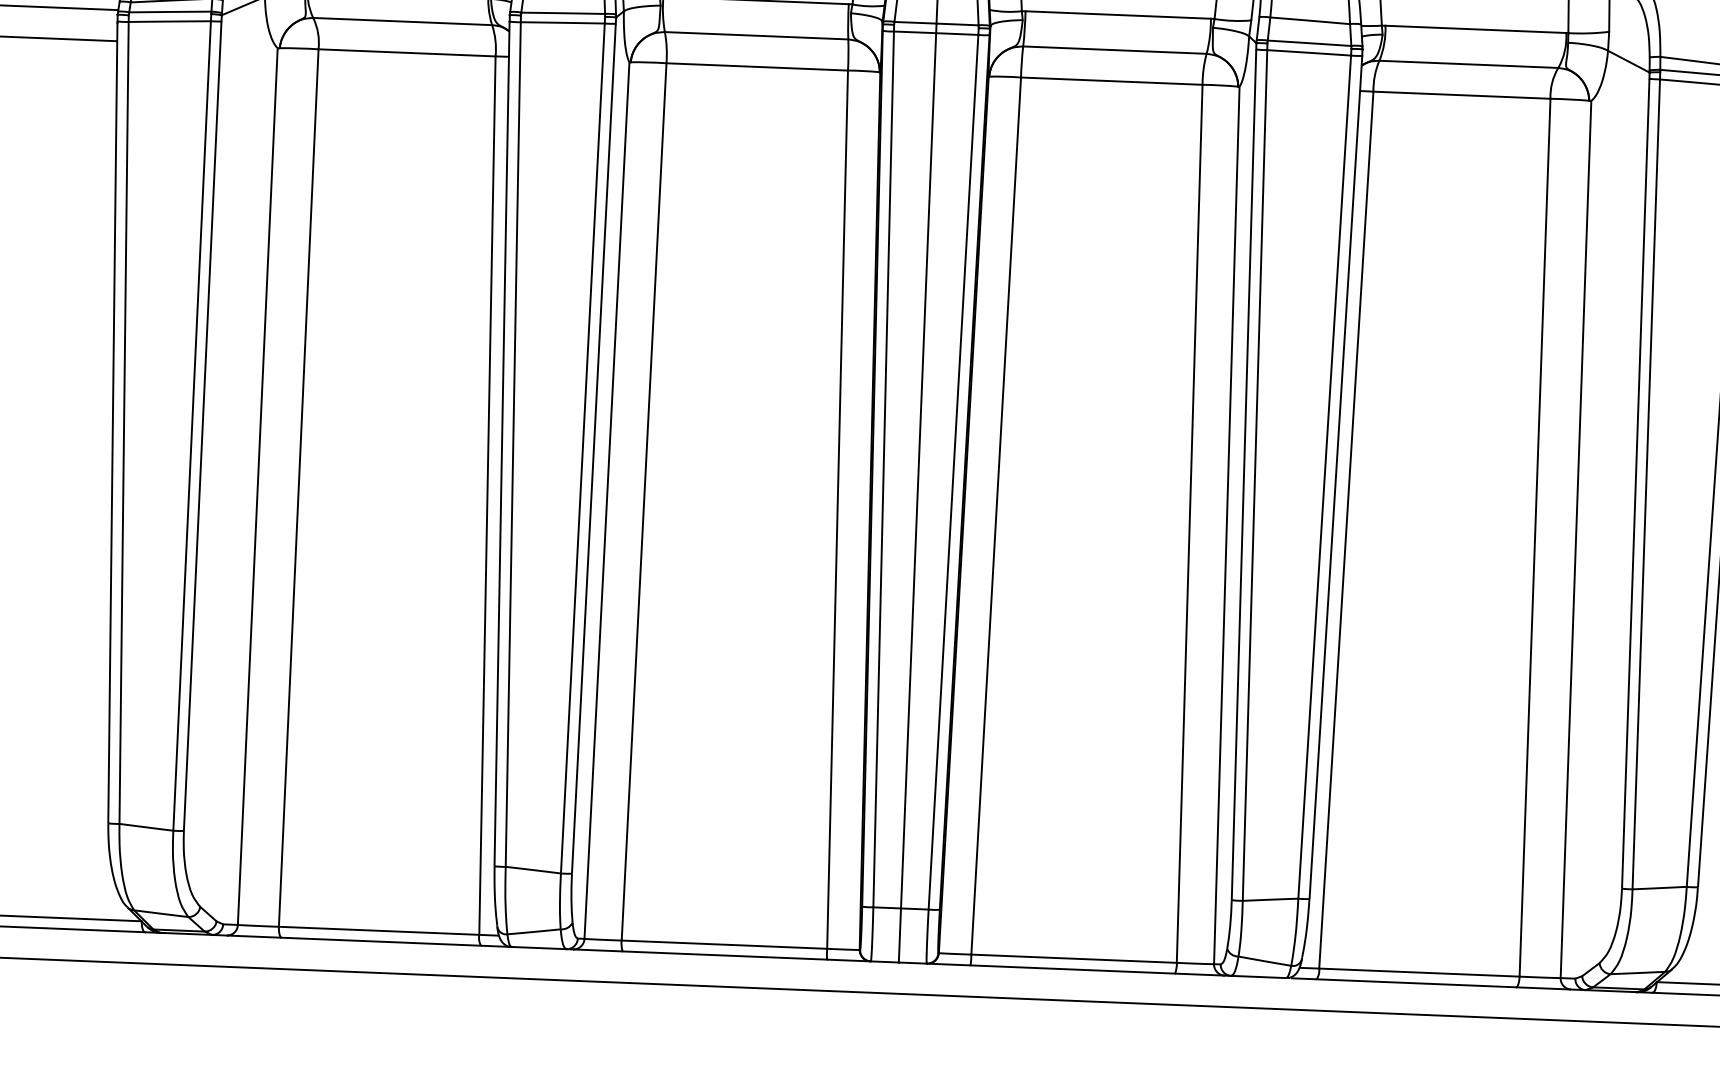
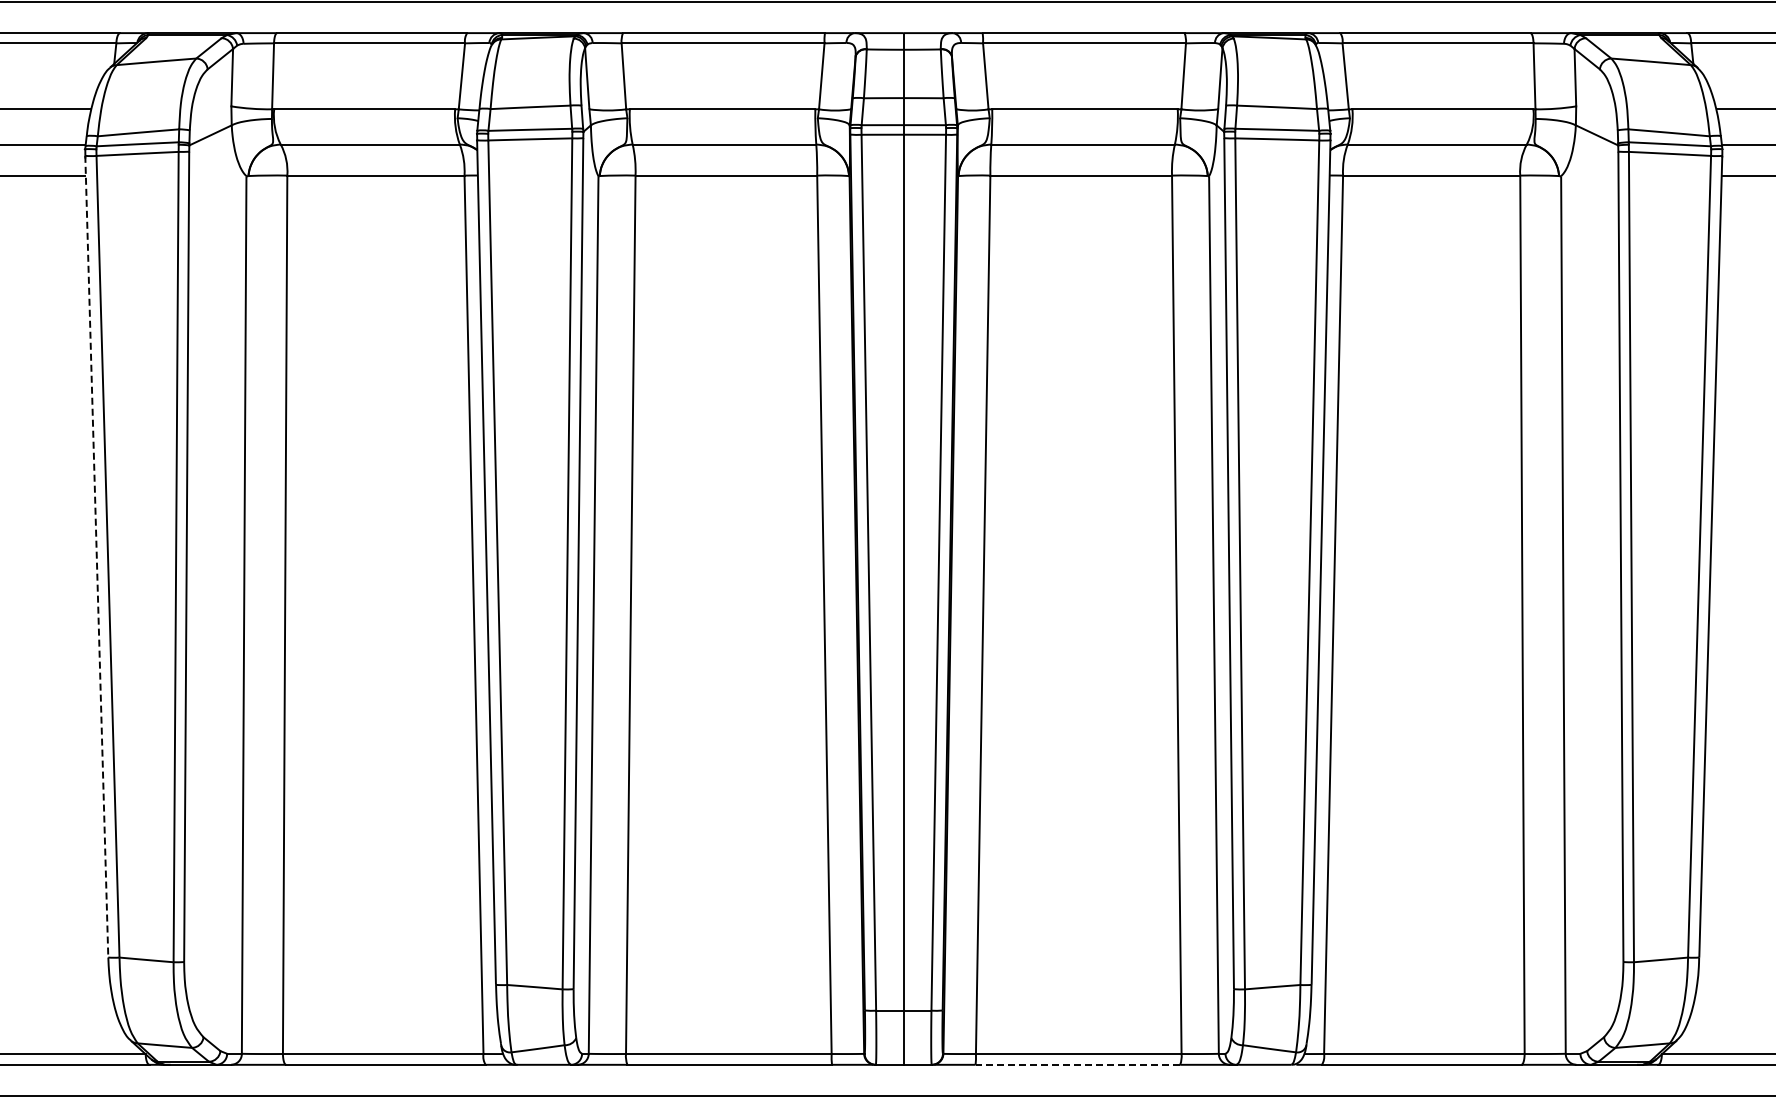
line: (112, 422) -> (96, 556), solid -> dashed
line: (1072, 969) -> (1077, 1064), solid -> dashed

